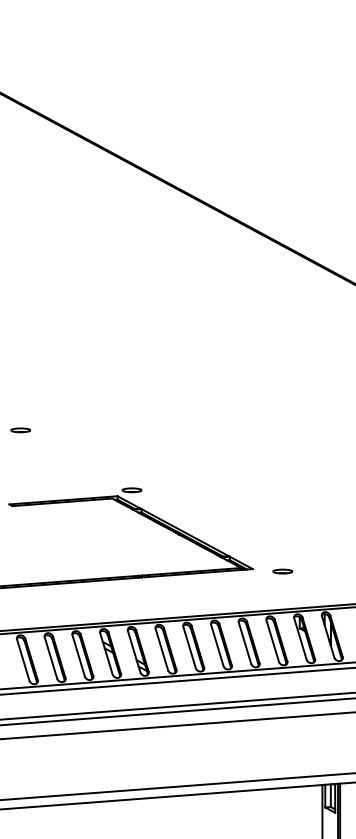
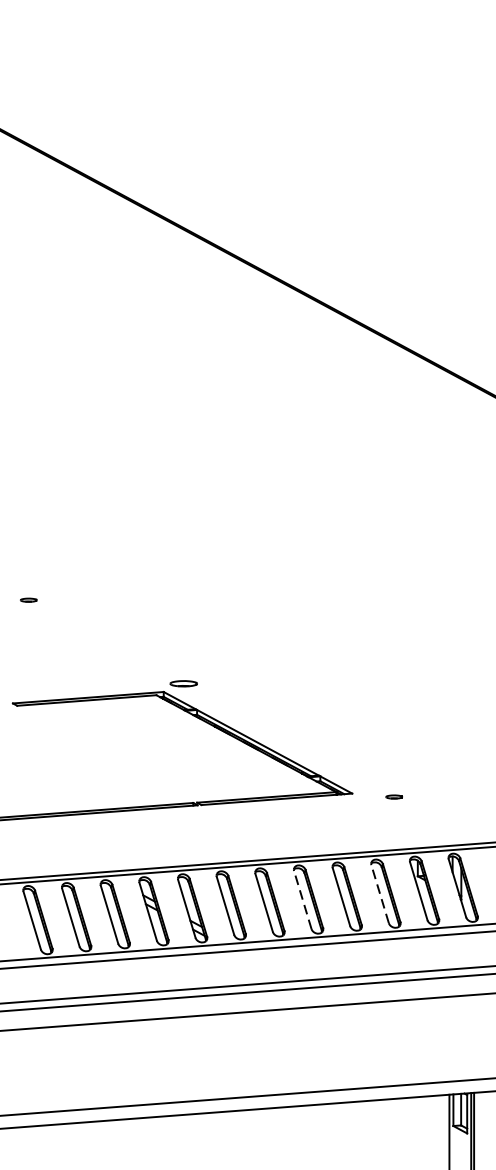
part: (20, 430) -> (28, 600), size x0.6
part: (282, 571) -> (393, 796), size x0.6
line: (272, 641) -> (379, 894), solid -> dashed
line: (217, 645) -> (303, 900), solid -> dashed

